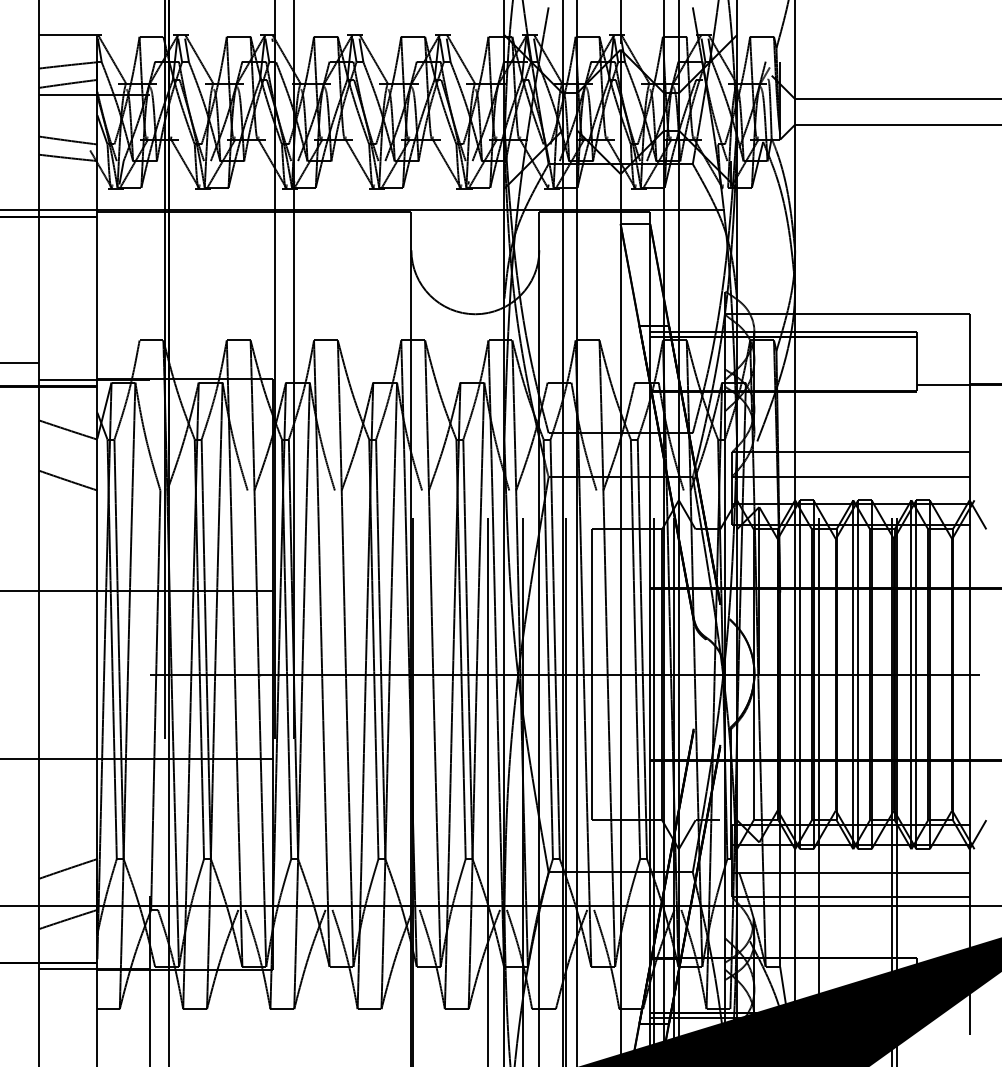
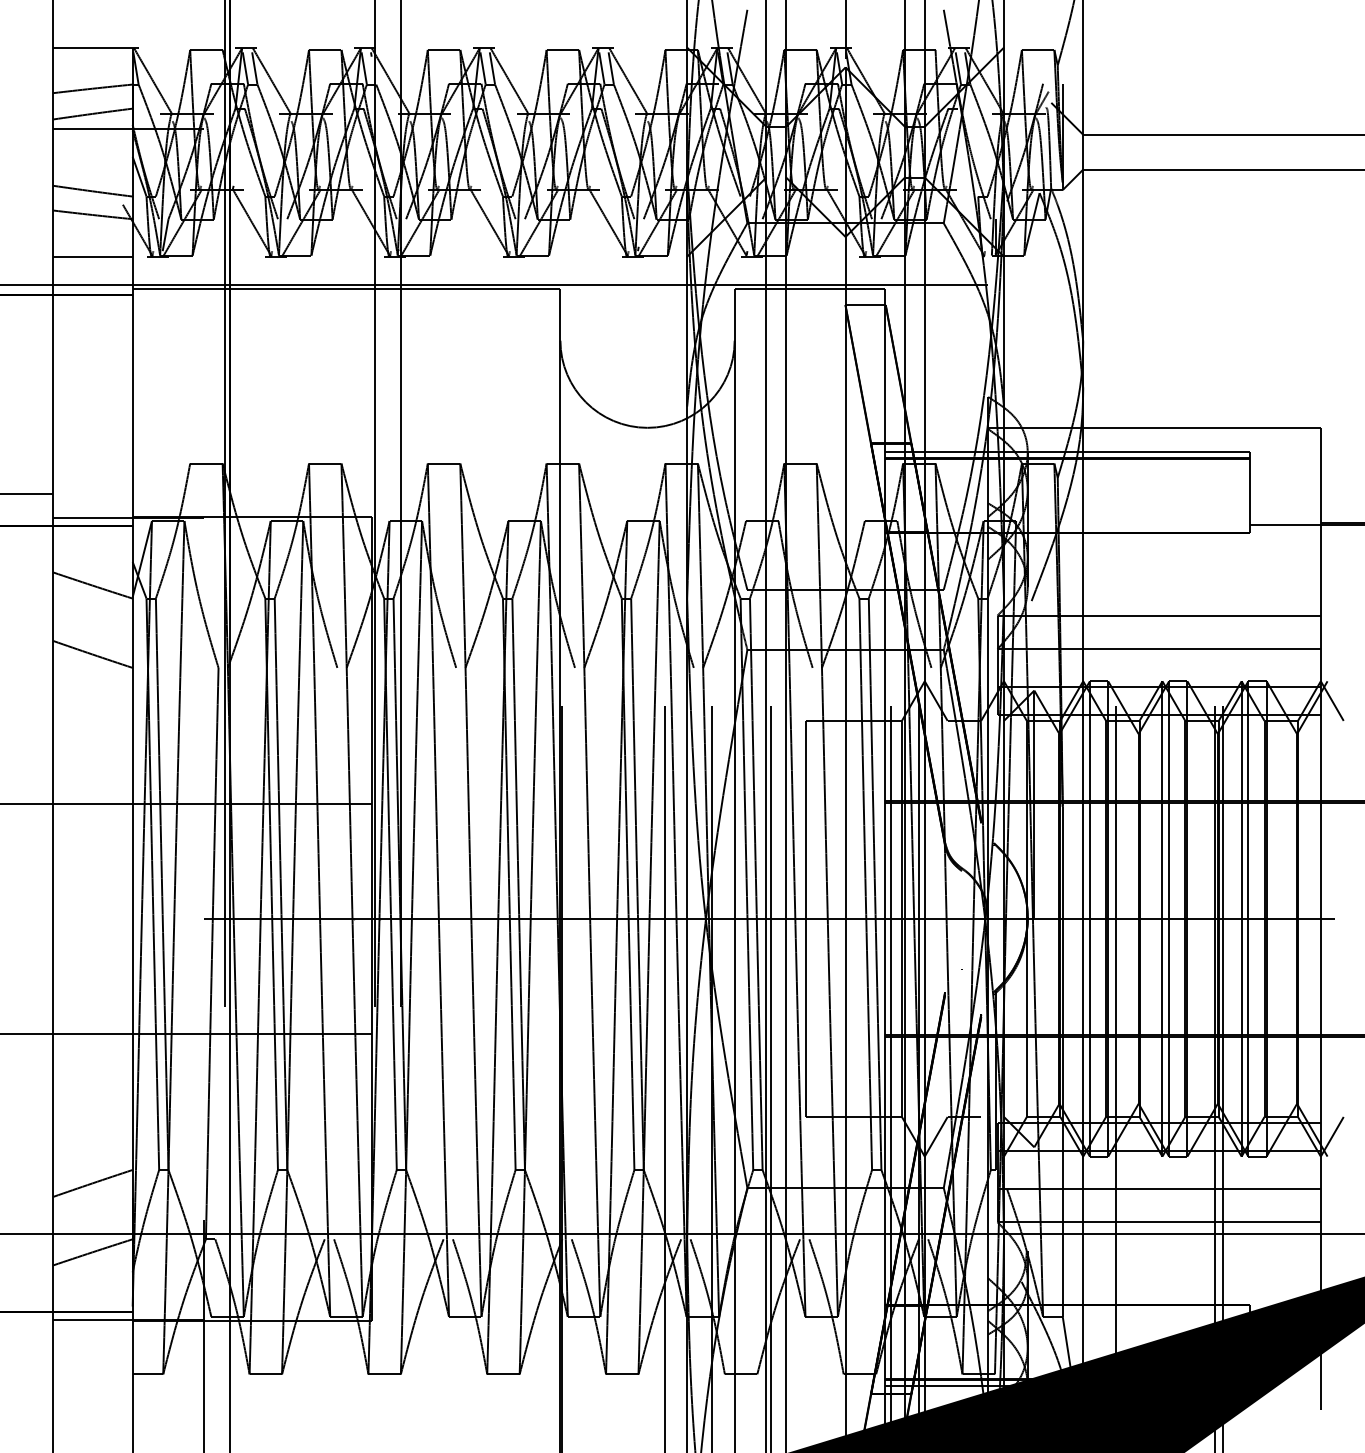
line: (67, 188) -> (92, 256), added

